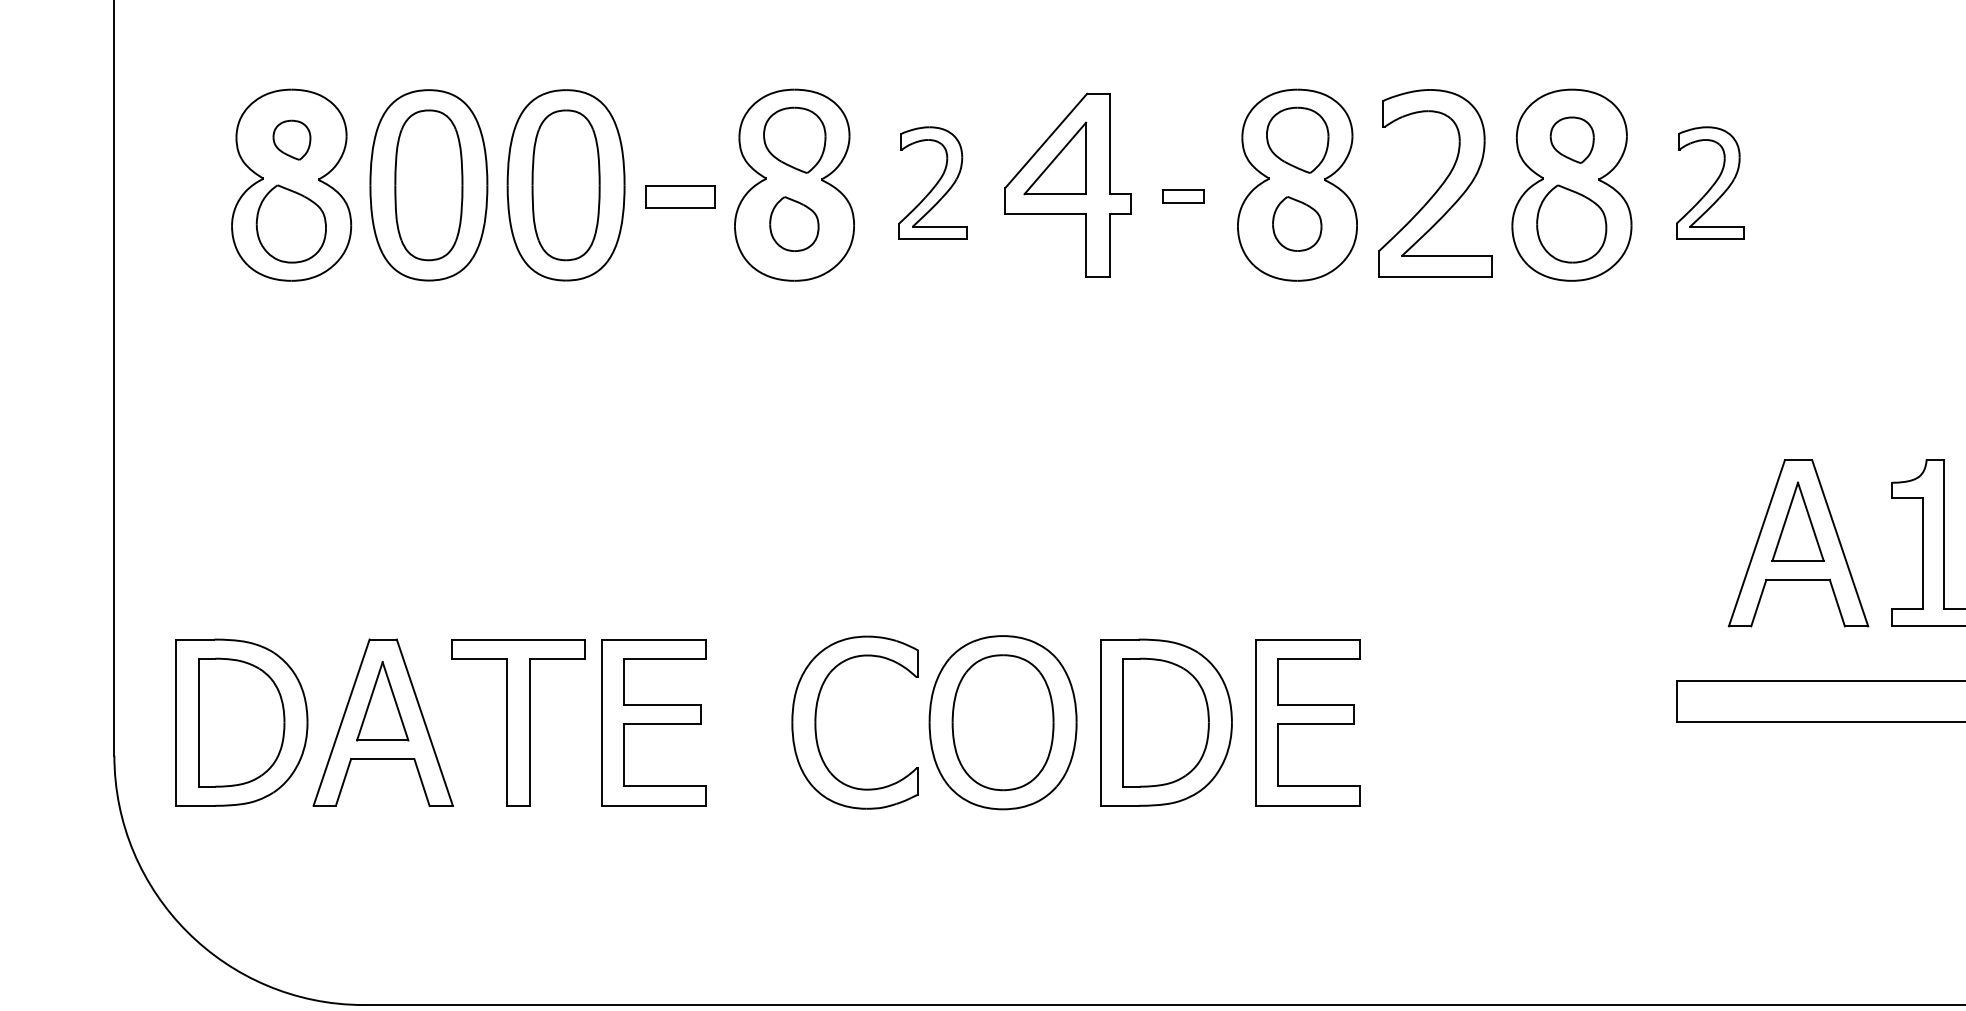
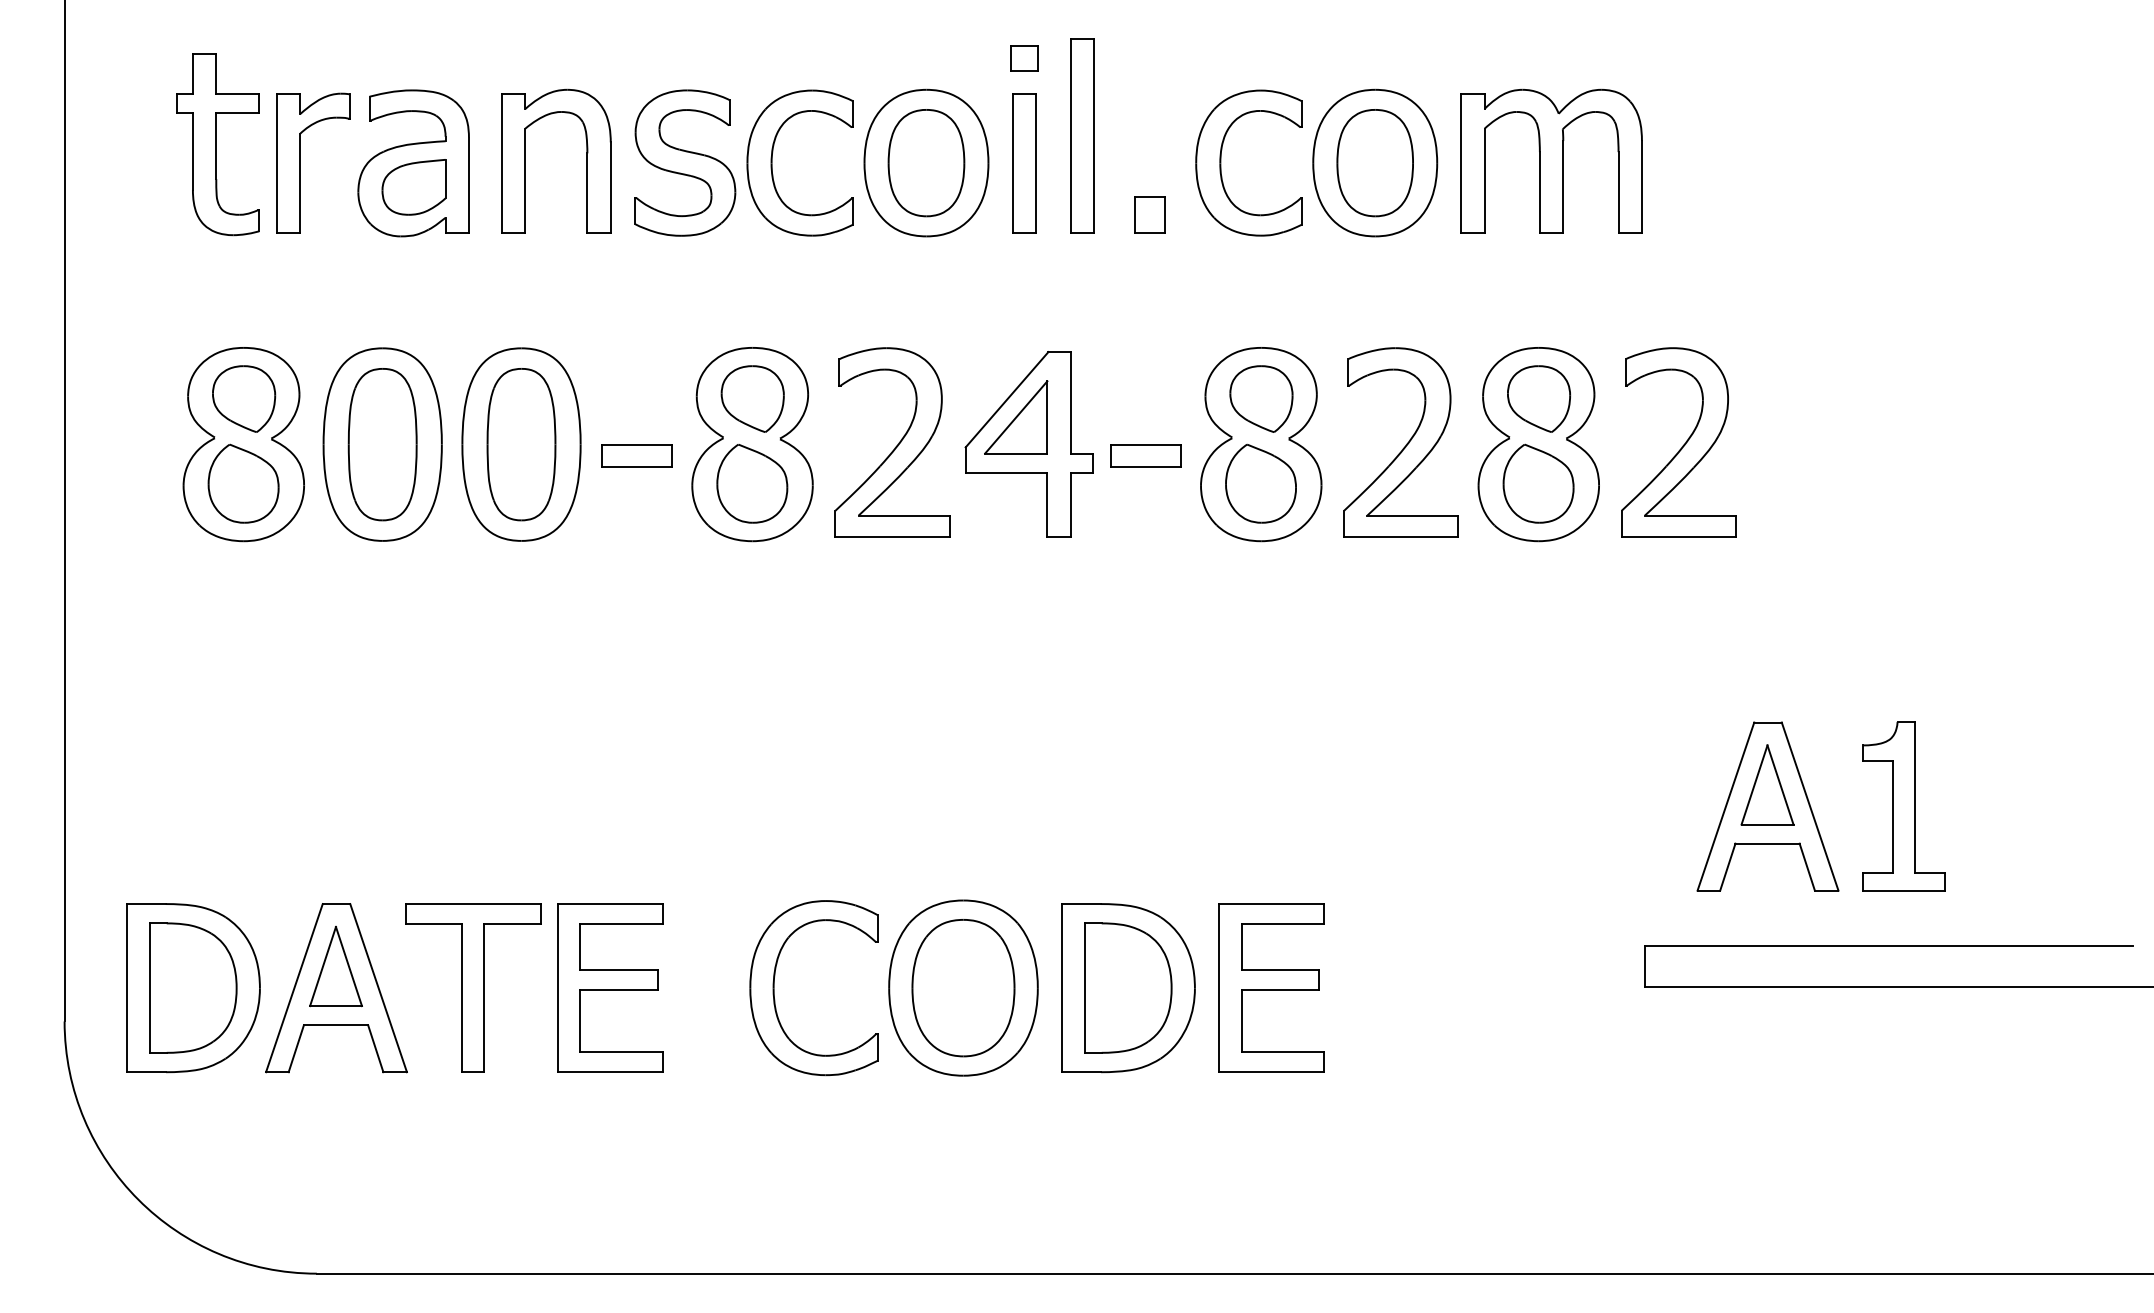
part: (292, 139) -> (244, 398), size x1.67
part: (1572, 139) -> (1539, 398), size x1.43
part: (932, 183) -> (892, 442), size x1.67
part: (1710, 183) -> (1678, 442), size x1.67
part: (1183, 196) -> (1145, 455), size x1.67
part: (794, 223) -> (752, 483), size x1.43
part: (1296, 223) -> (1260, 483), size x1.43

